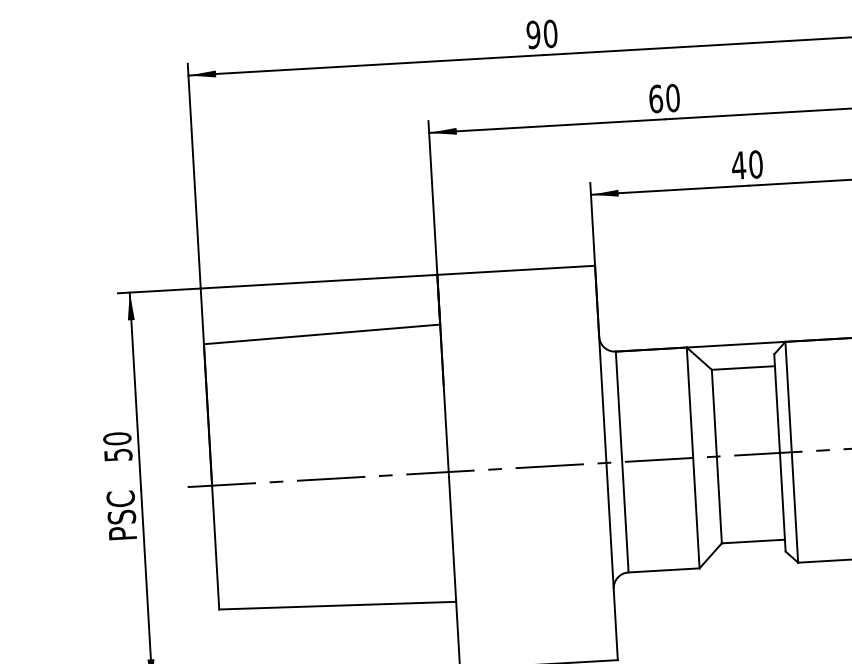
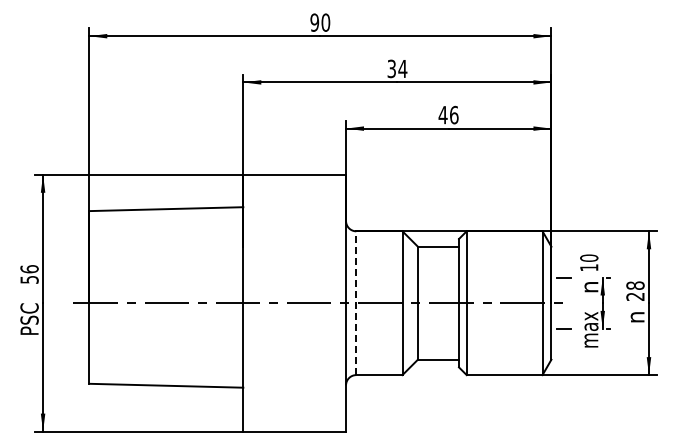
text: (664, 97) -> (397, 68), 60 -> 34
text: (756, 163) -> (454, 114), 40 -> 46
text: (117, 439) -> (29, 269), 50 -> 56
line: (622, 462) -> (356, 303), solid -> dashed

